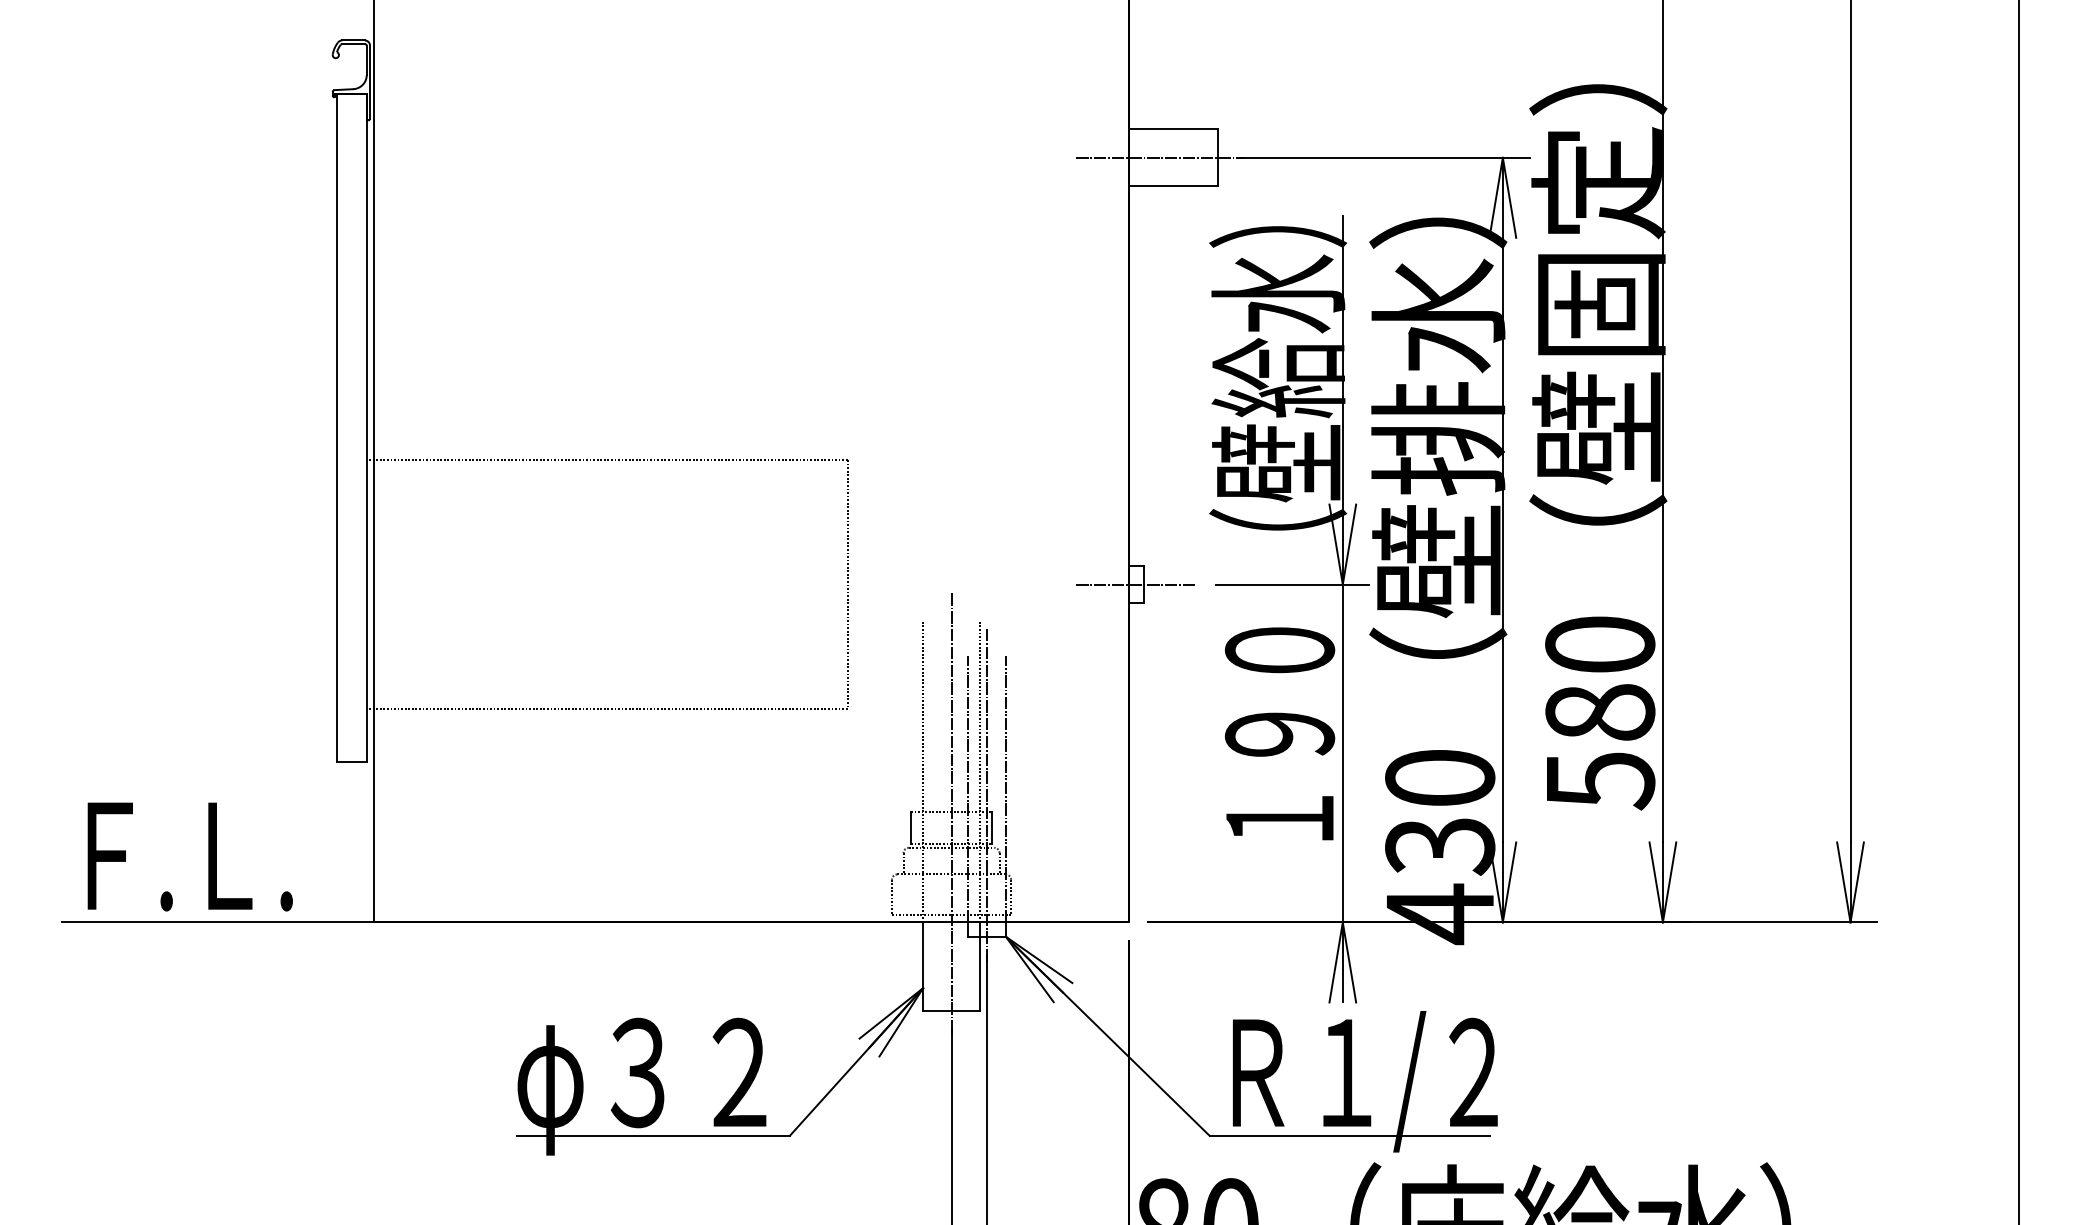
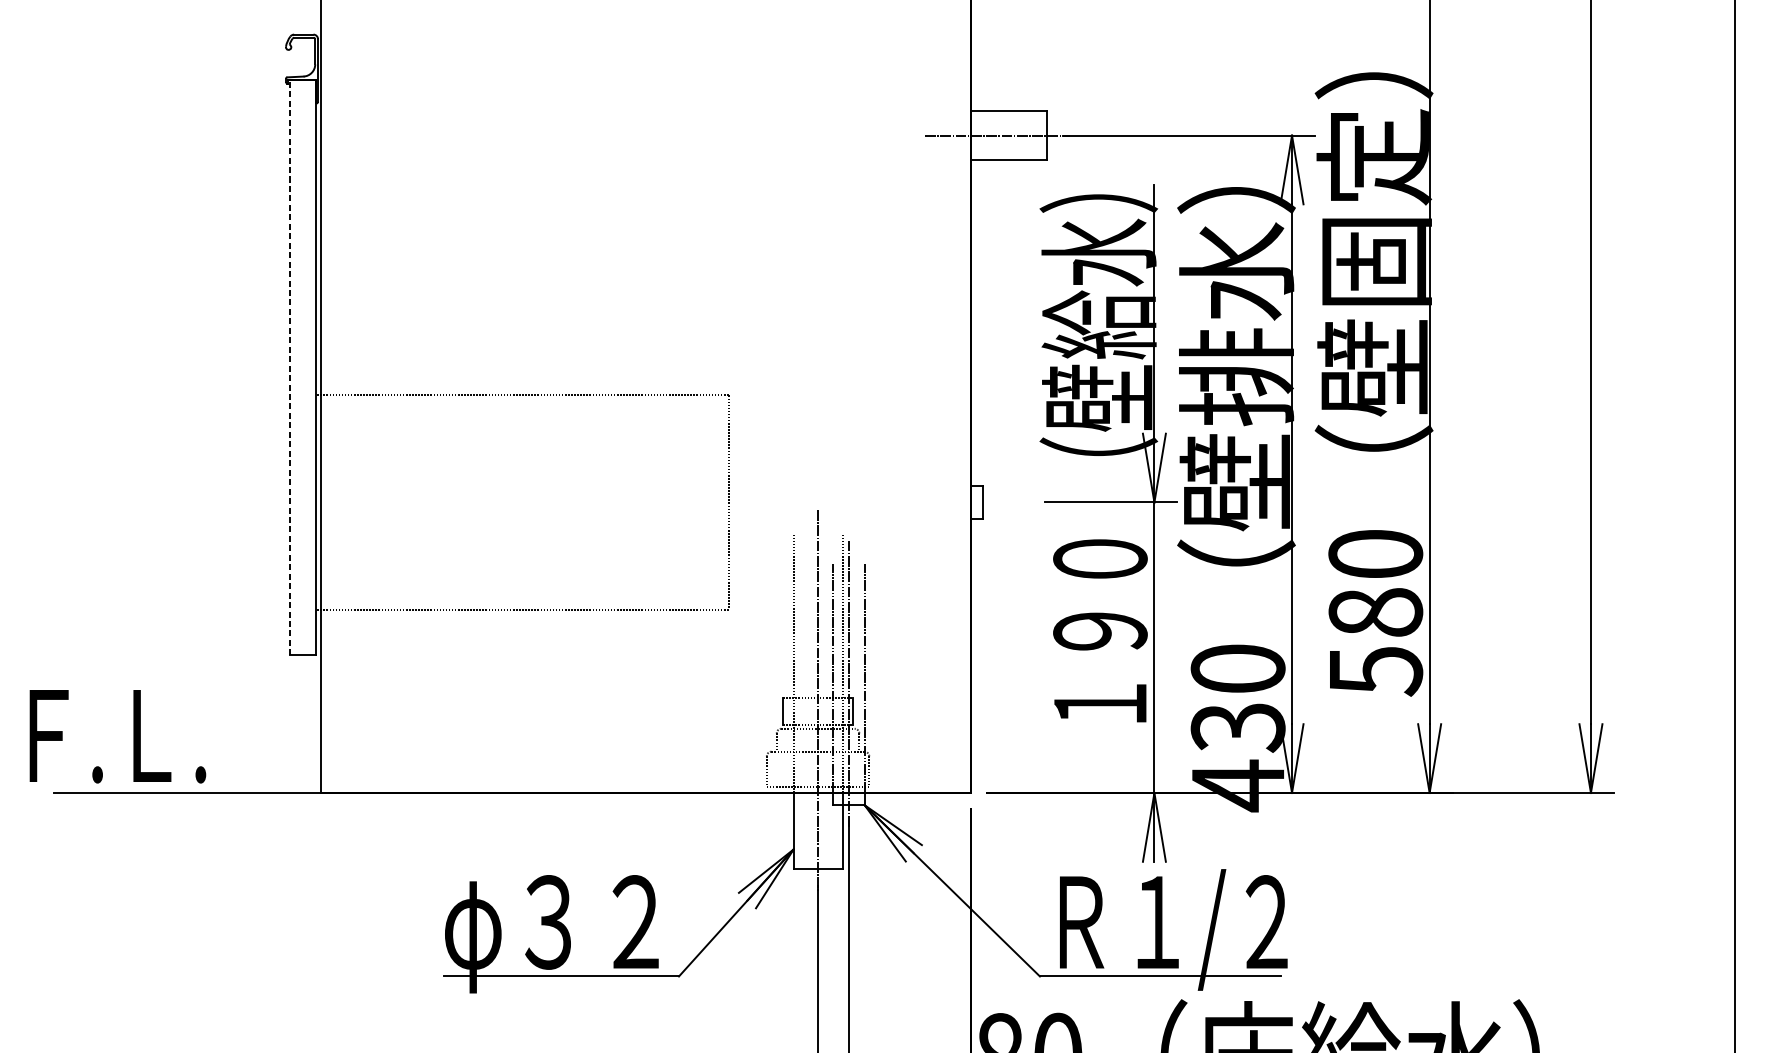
line: (337, 427) -> (290, 367), solid -> dashed
line: (1136, 584) -> (977, 502), removed
text: (189, 856) -> (117, 736), moved

